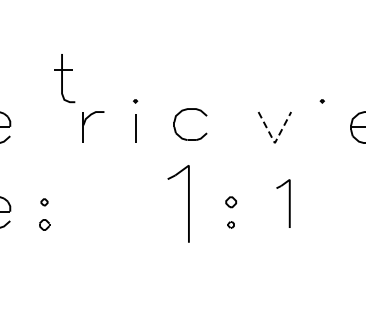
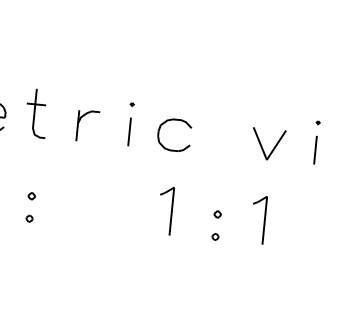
part: (64, 78) -> (36, 113), moved
part: (186, 110) -> (171, 120), moved
line: (321, 128) -> (314, 149), added
line: (274, 143) -> (266, 160), dashed -> solid
part: (231, 202) -> (217, 214), size x0.62
part: (179, 203) -> (166, 210), size x0.62
part: (283, 203) -> (258, 219), moved
part: (44, 224) -> (29, 218), size x0.62

